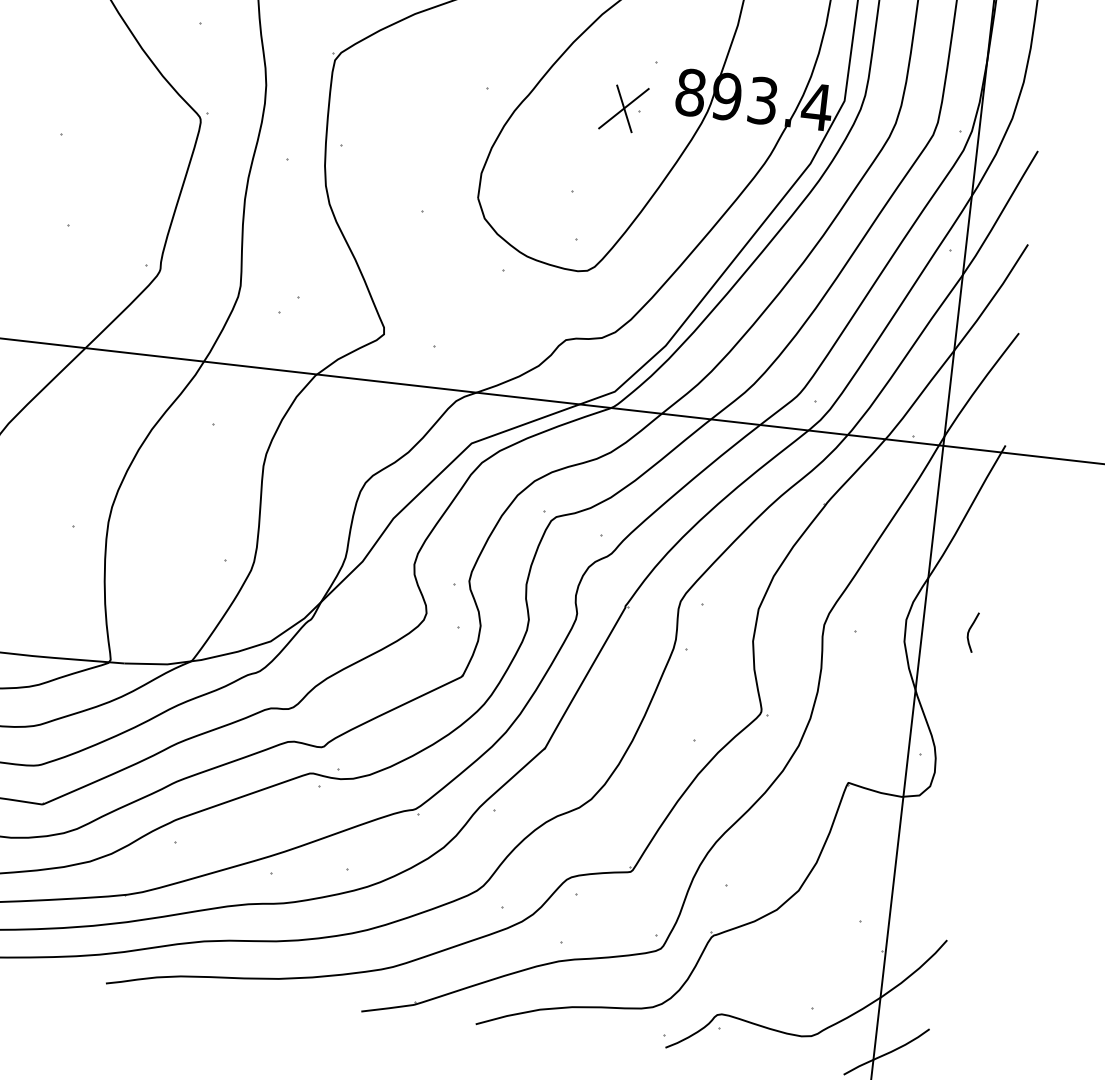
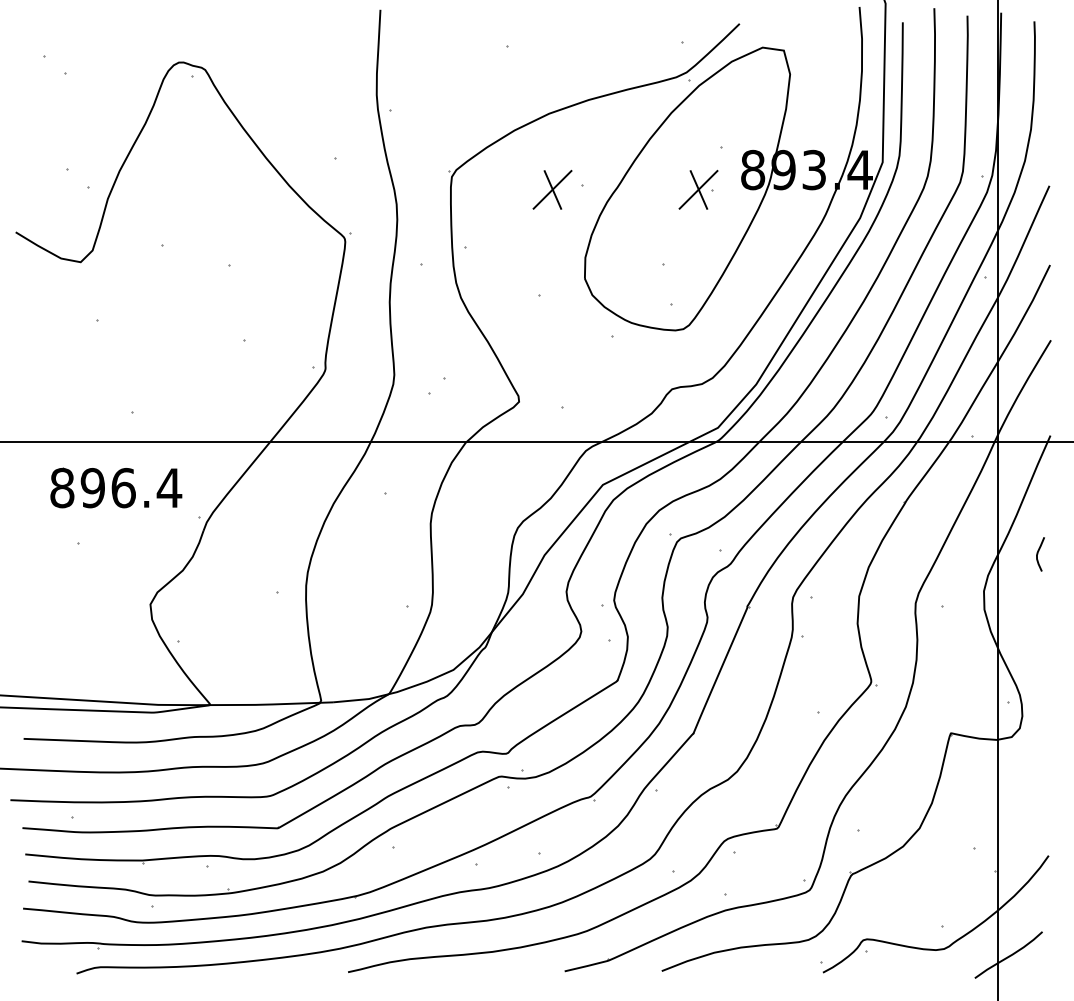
part: (451, 88) -> (552, 189), added
curve: (970, 632) -> (1038, 554), moved

